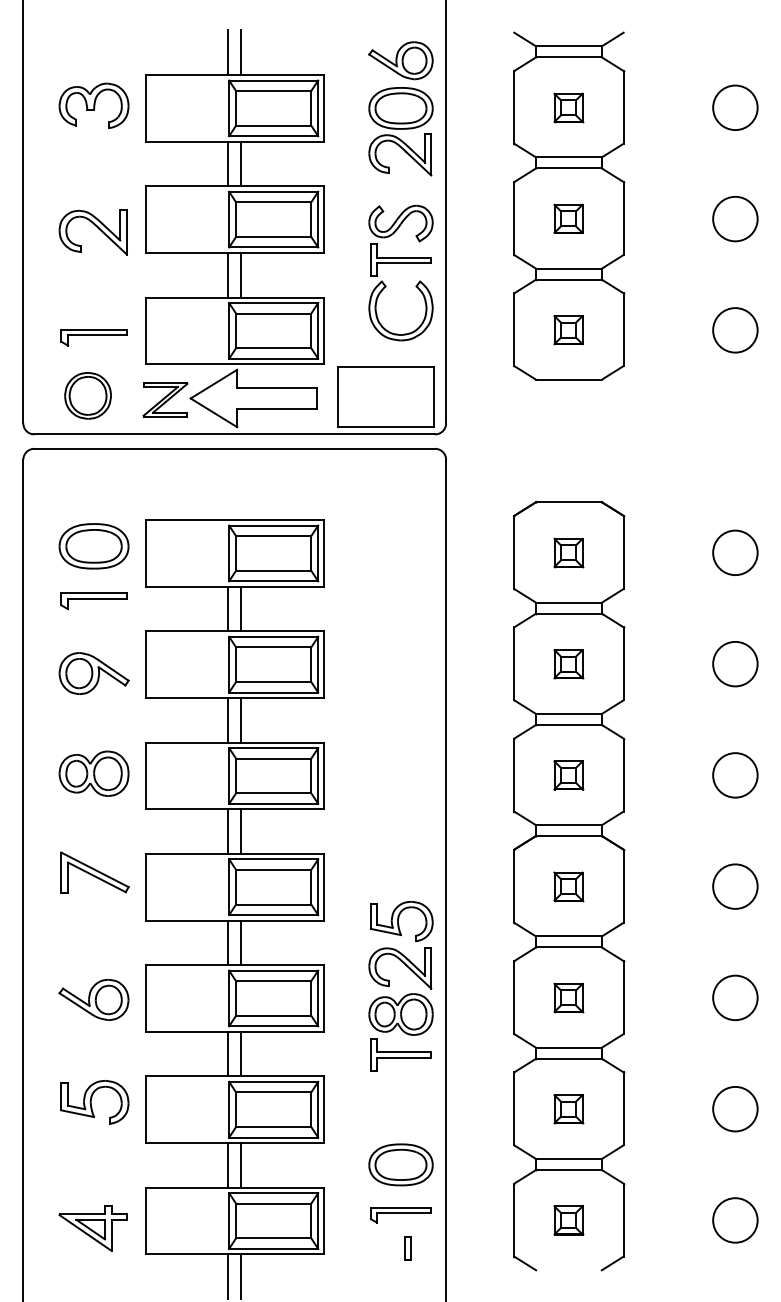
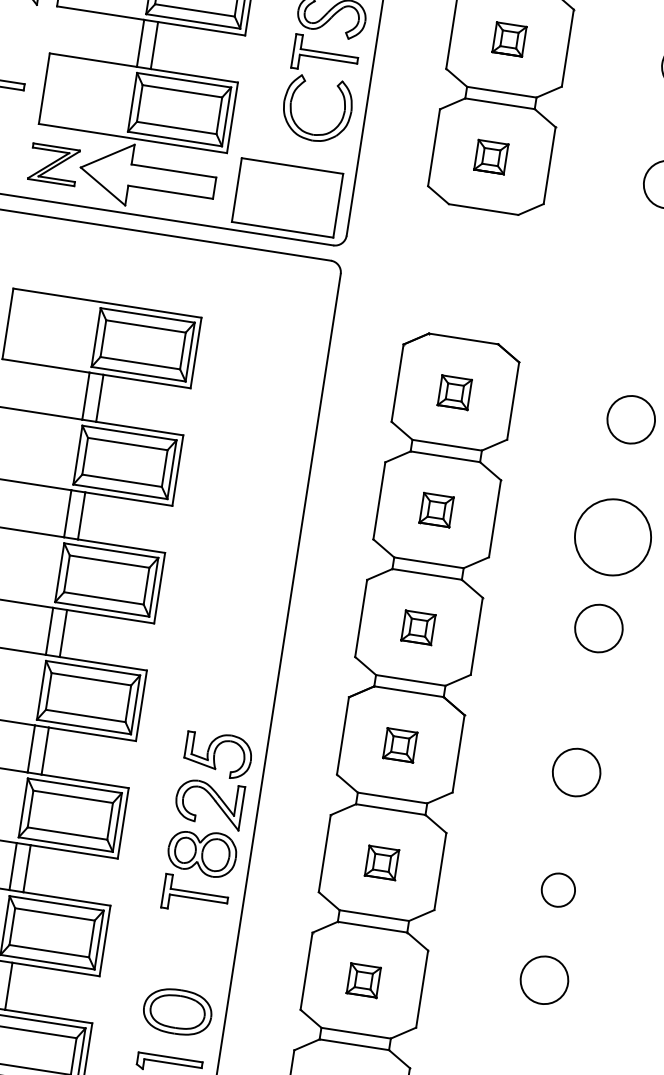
circle: (735, 663) -> (613, 536), size x1.6
circle: (735, 775) -> (599, 628), moved
circle: (735, 997) -> (558, 889), size x0.7
circle: (735, 1109) -> (544, 980), moved

